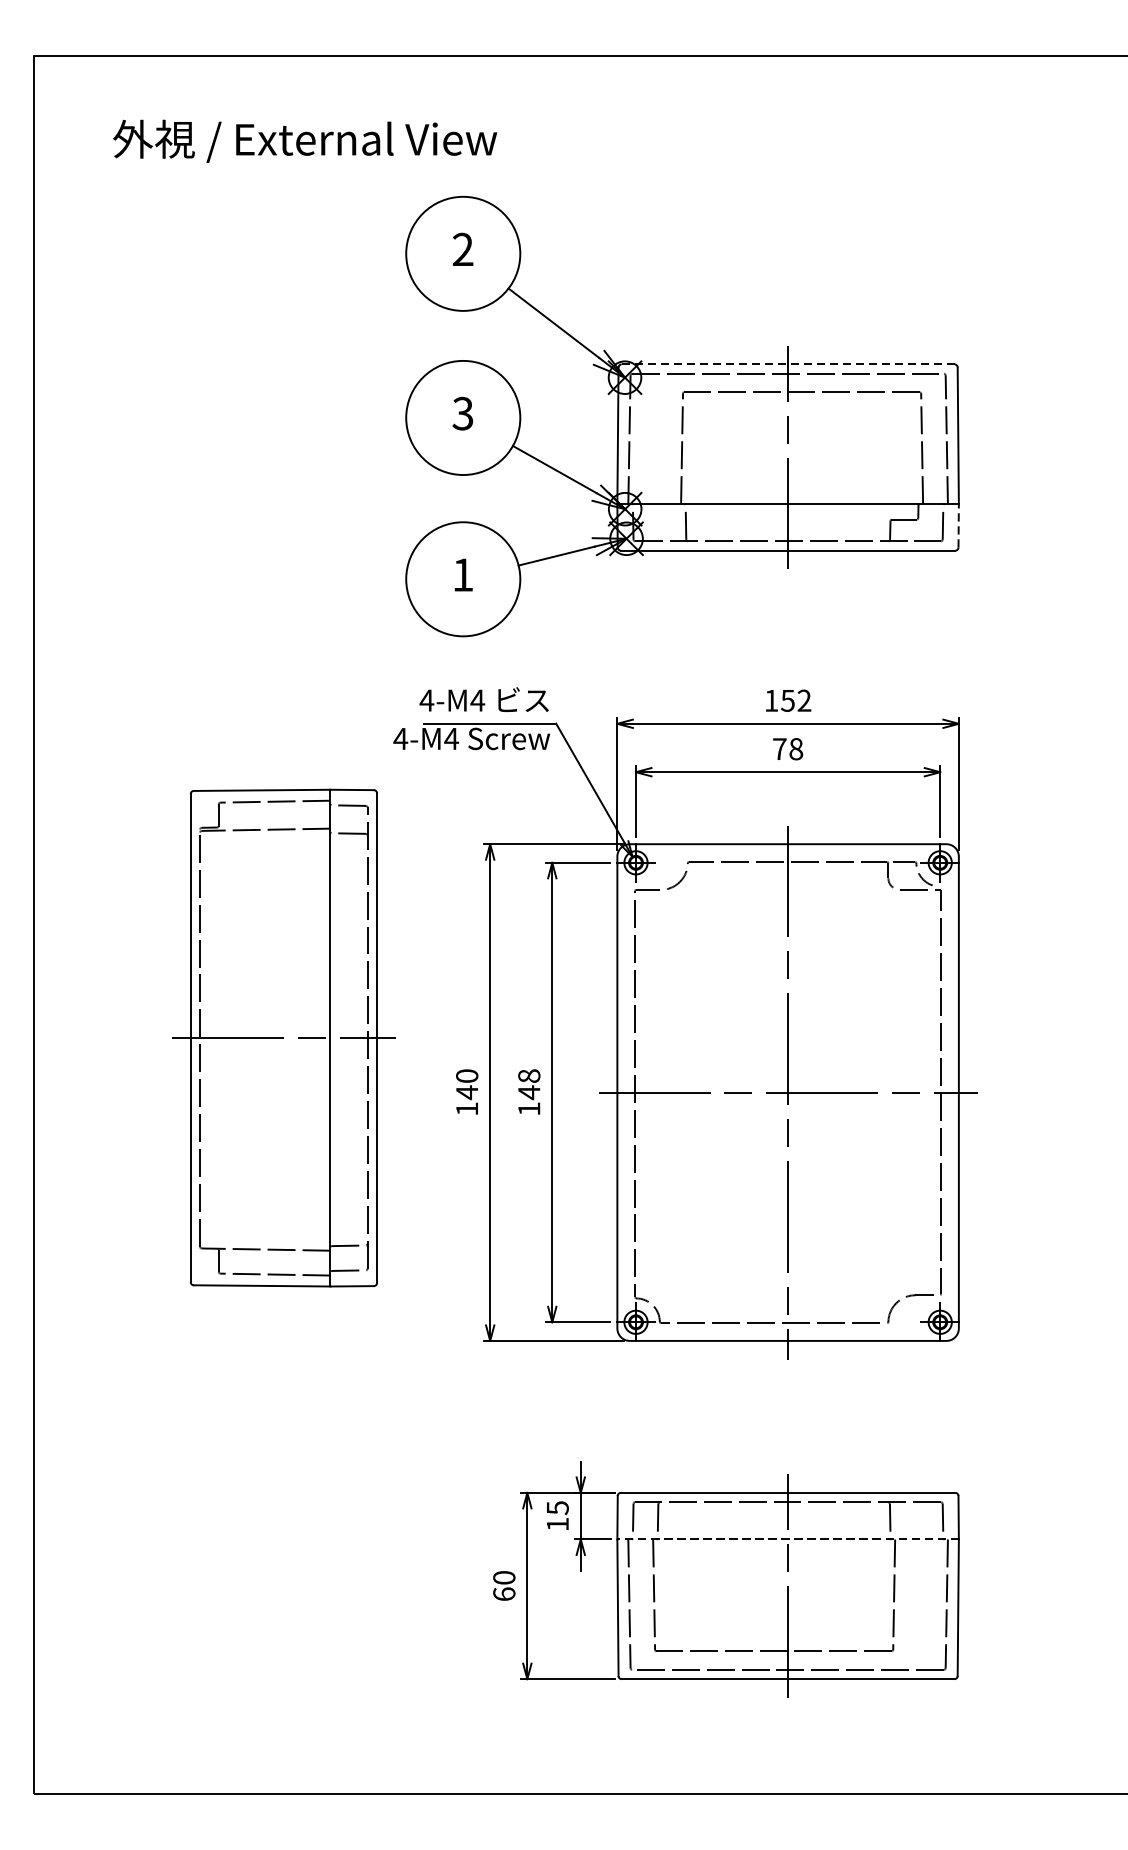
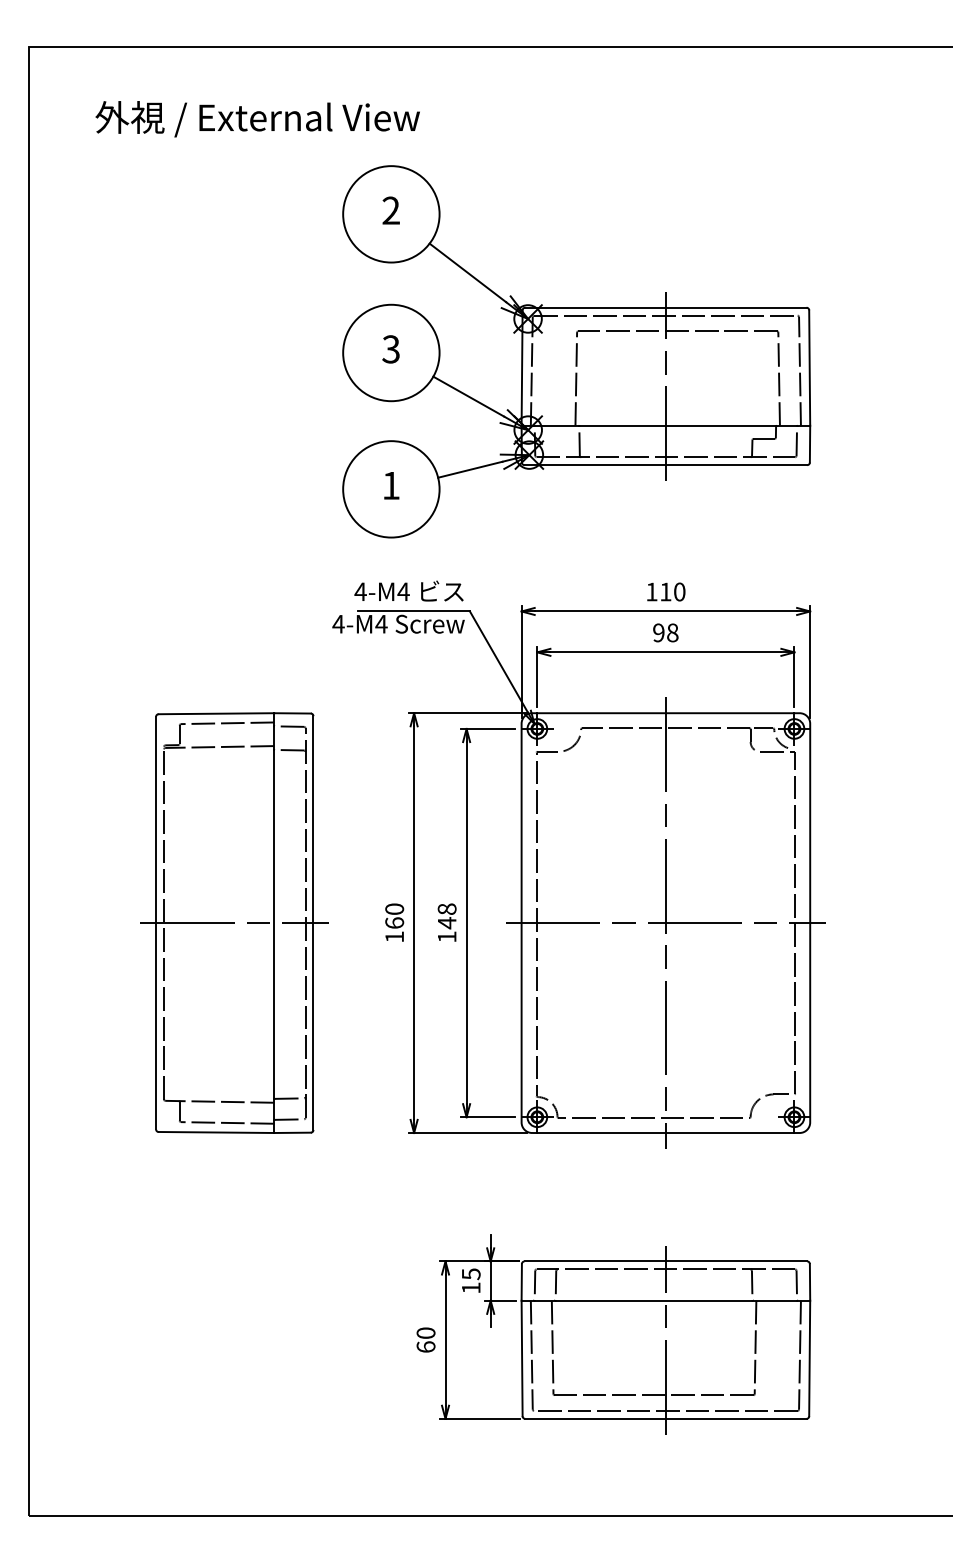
line: (787, 364) -> (665, 307), dashed -> solid
line: (959, 525) -> (810, 443), dashed -> solid
text: (795, 700) -> (672, 591), 152 -> 110
text: (779, 748) -> (658, 632), 78 -> 98
part: (283, 1037) -> (234, 922), moved
text: (466, 1093) -> (394, 923), 140 -> 160
line: (787, 1539) -> (665, 1300), dashed -> solid

